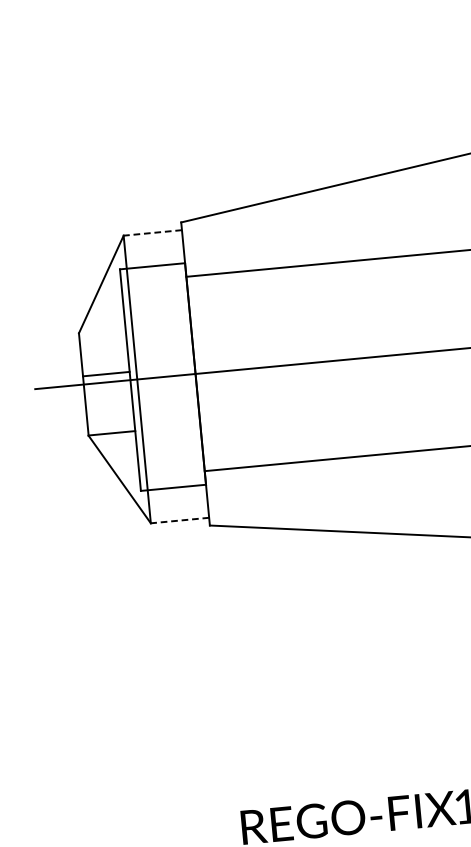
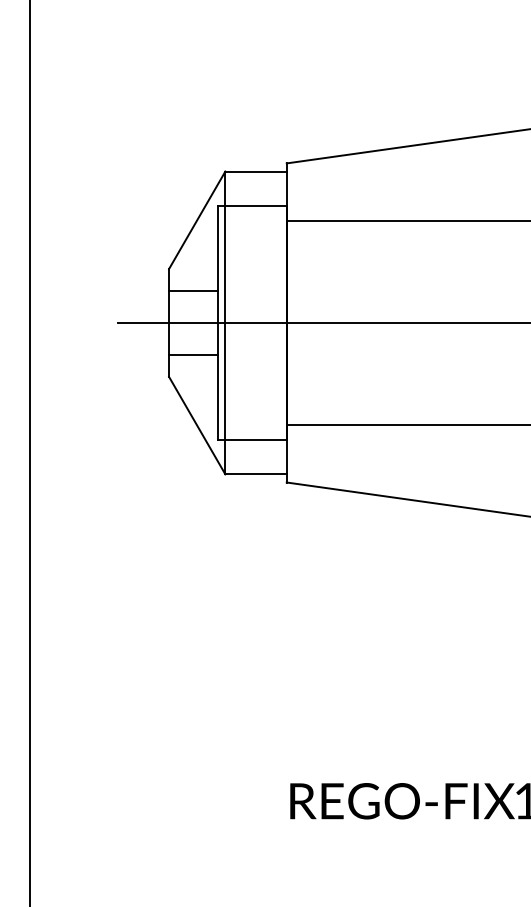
line: (153, 232) -> (256, 171), dashed -> solid
line: (106, 374) -> (193, 291), moved
line: (111, 433) -> (193, 354), moved
line: (180, 520) -> (256, 474), dashed -> solid

